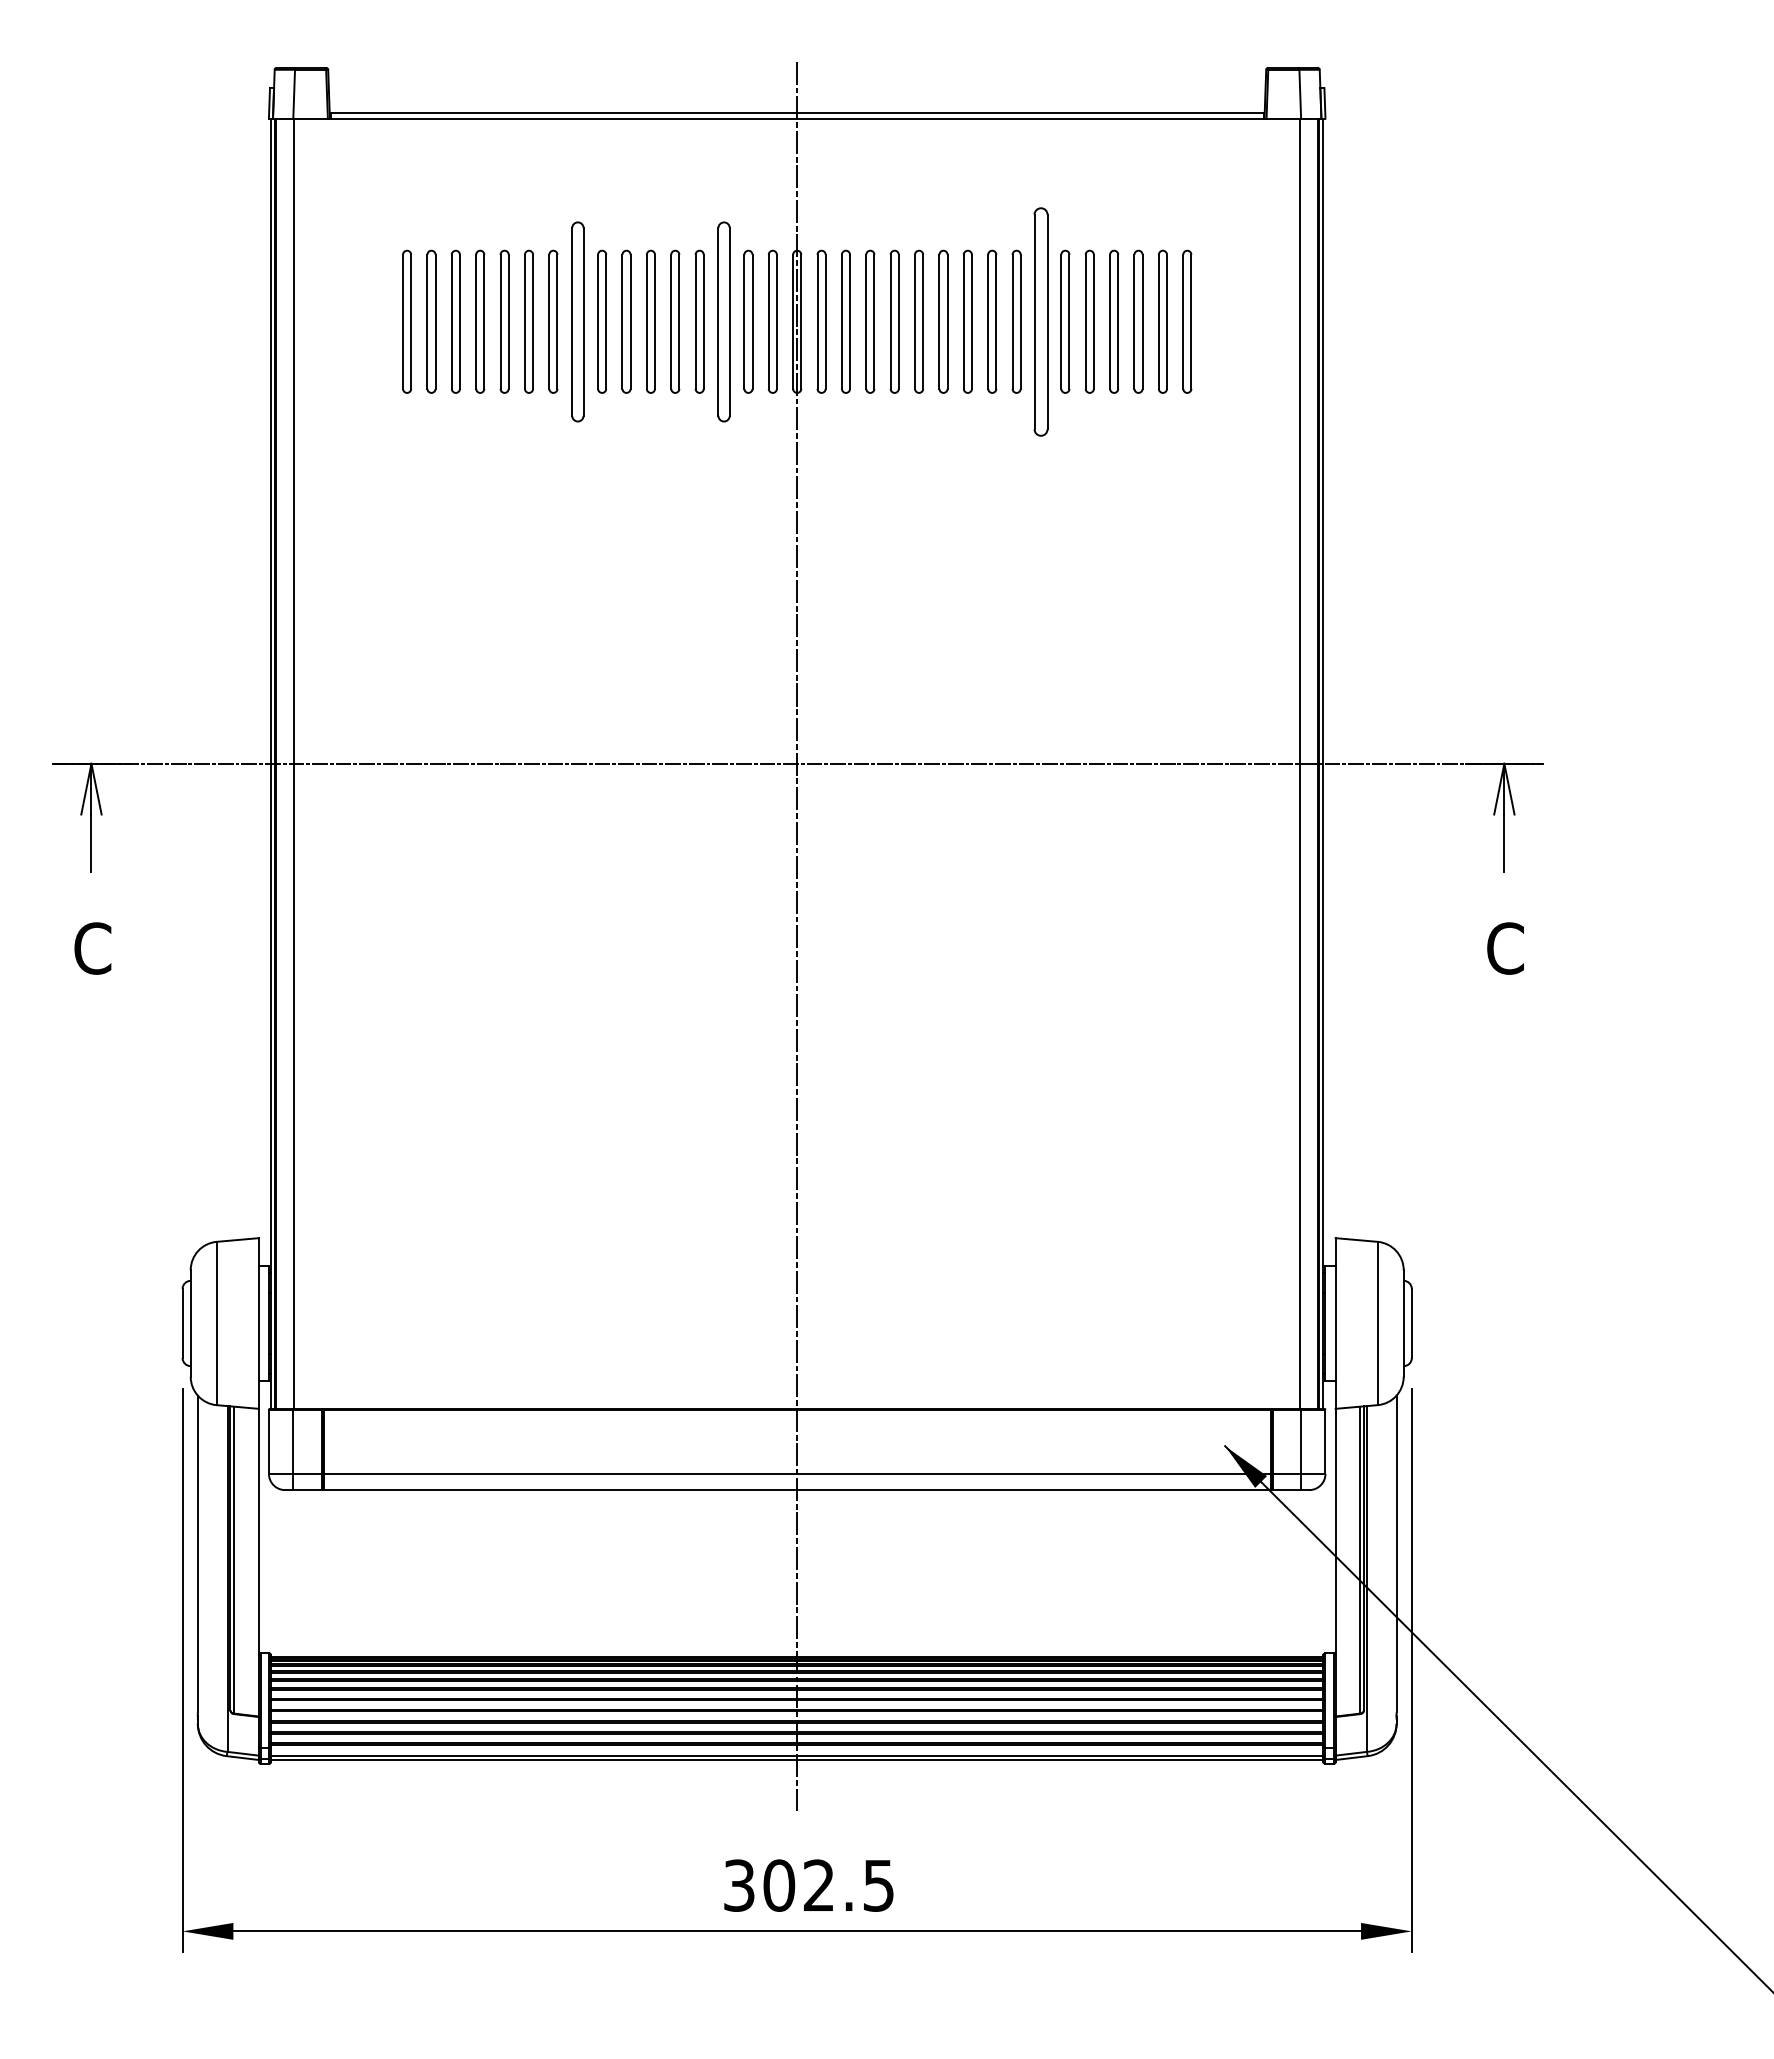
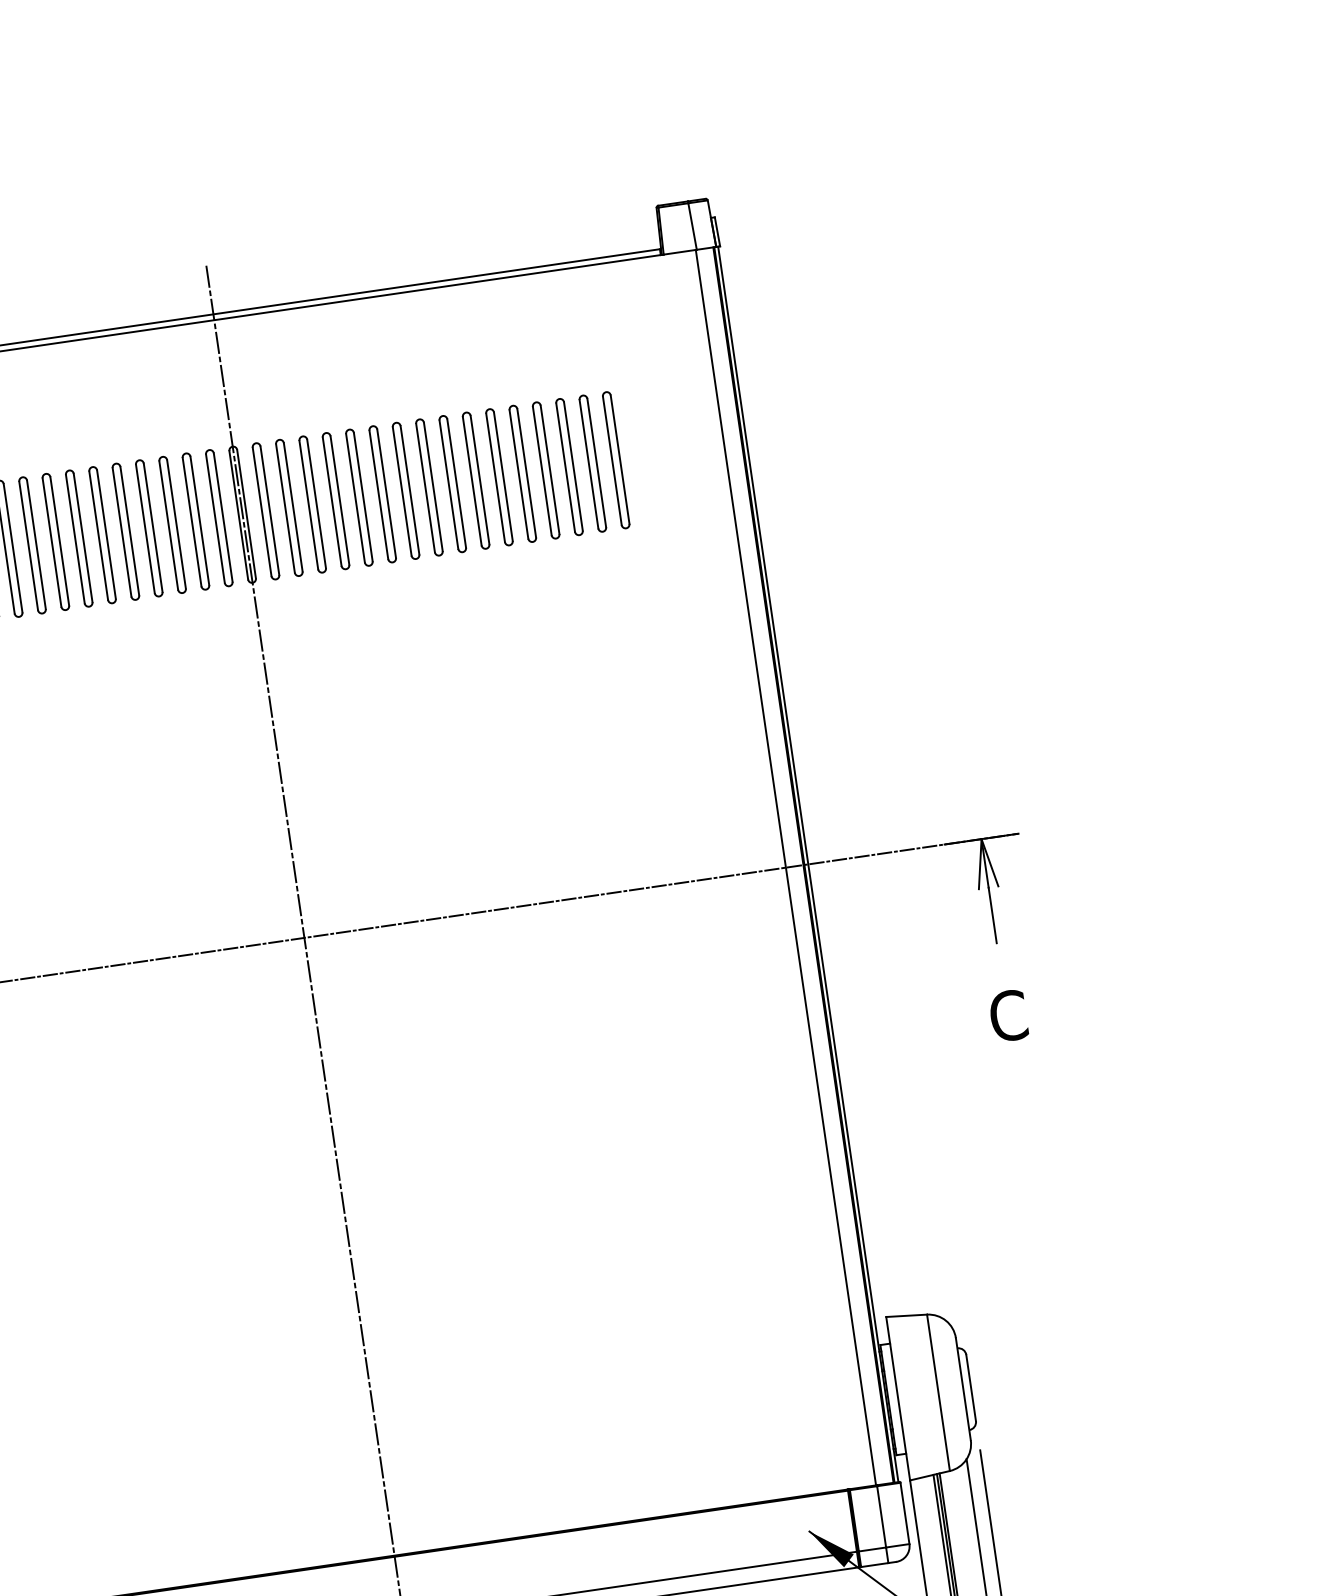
part: (577, 321) -> (32, 545), size x0.71
part: (723, 321) -> (172, 524), size x0.71
part: (1040, 321) -> (475, 480), size x0.62

